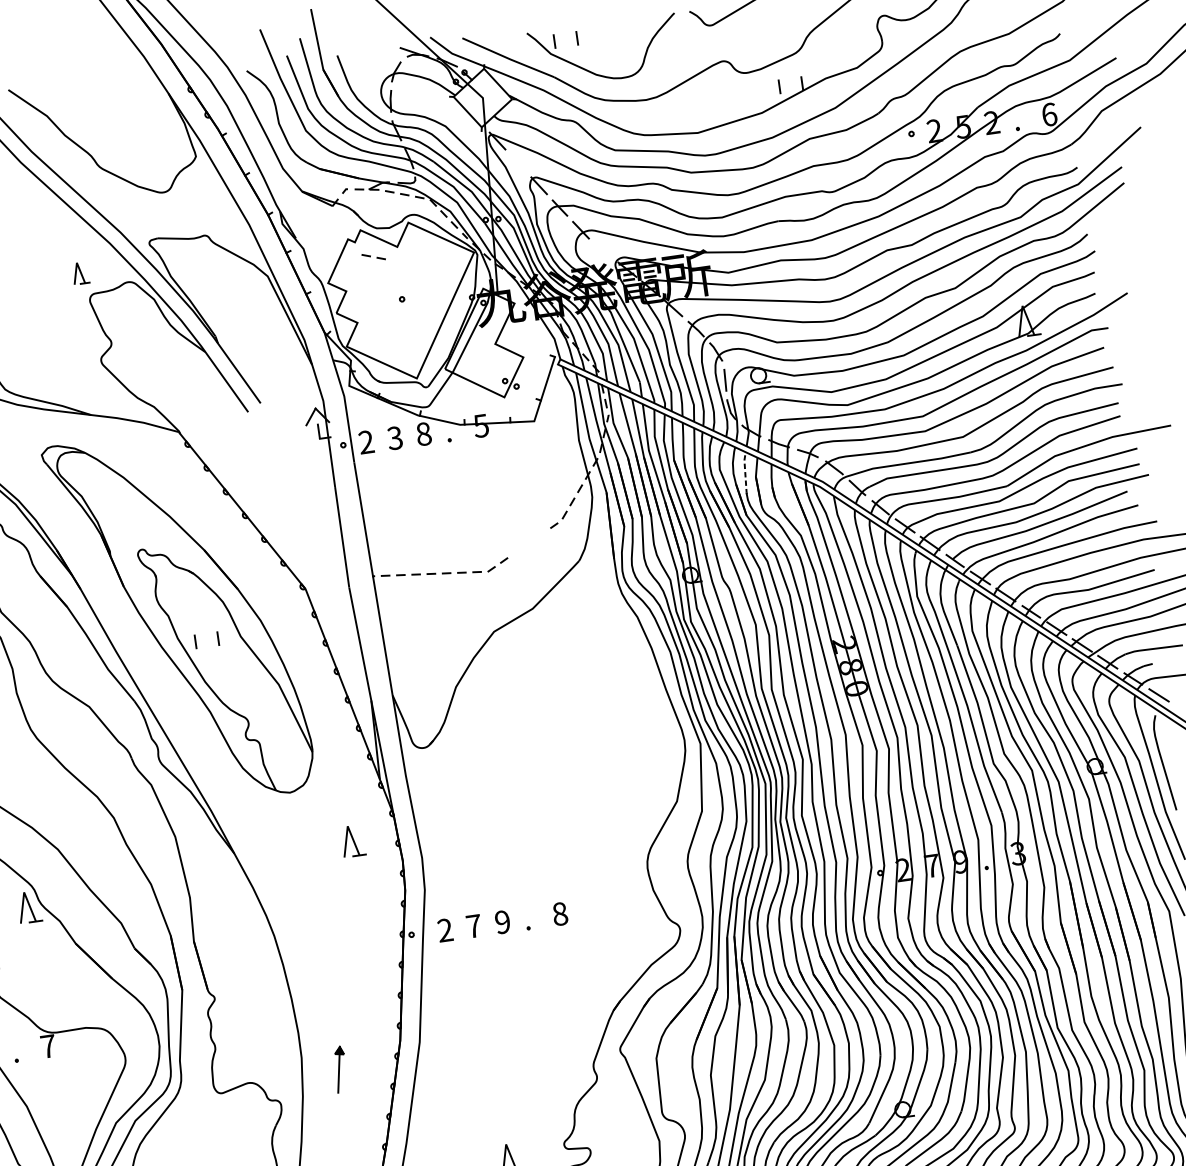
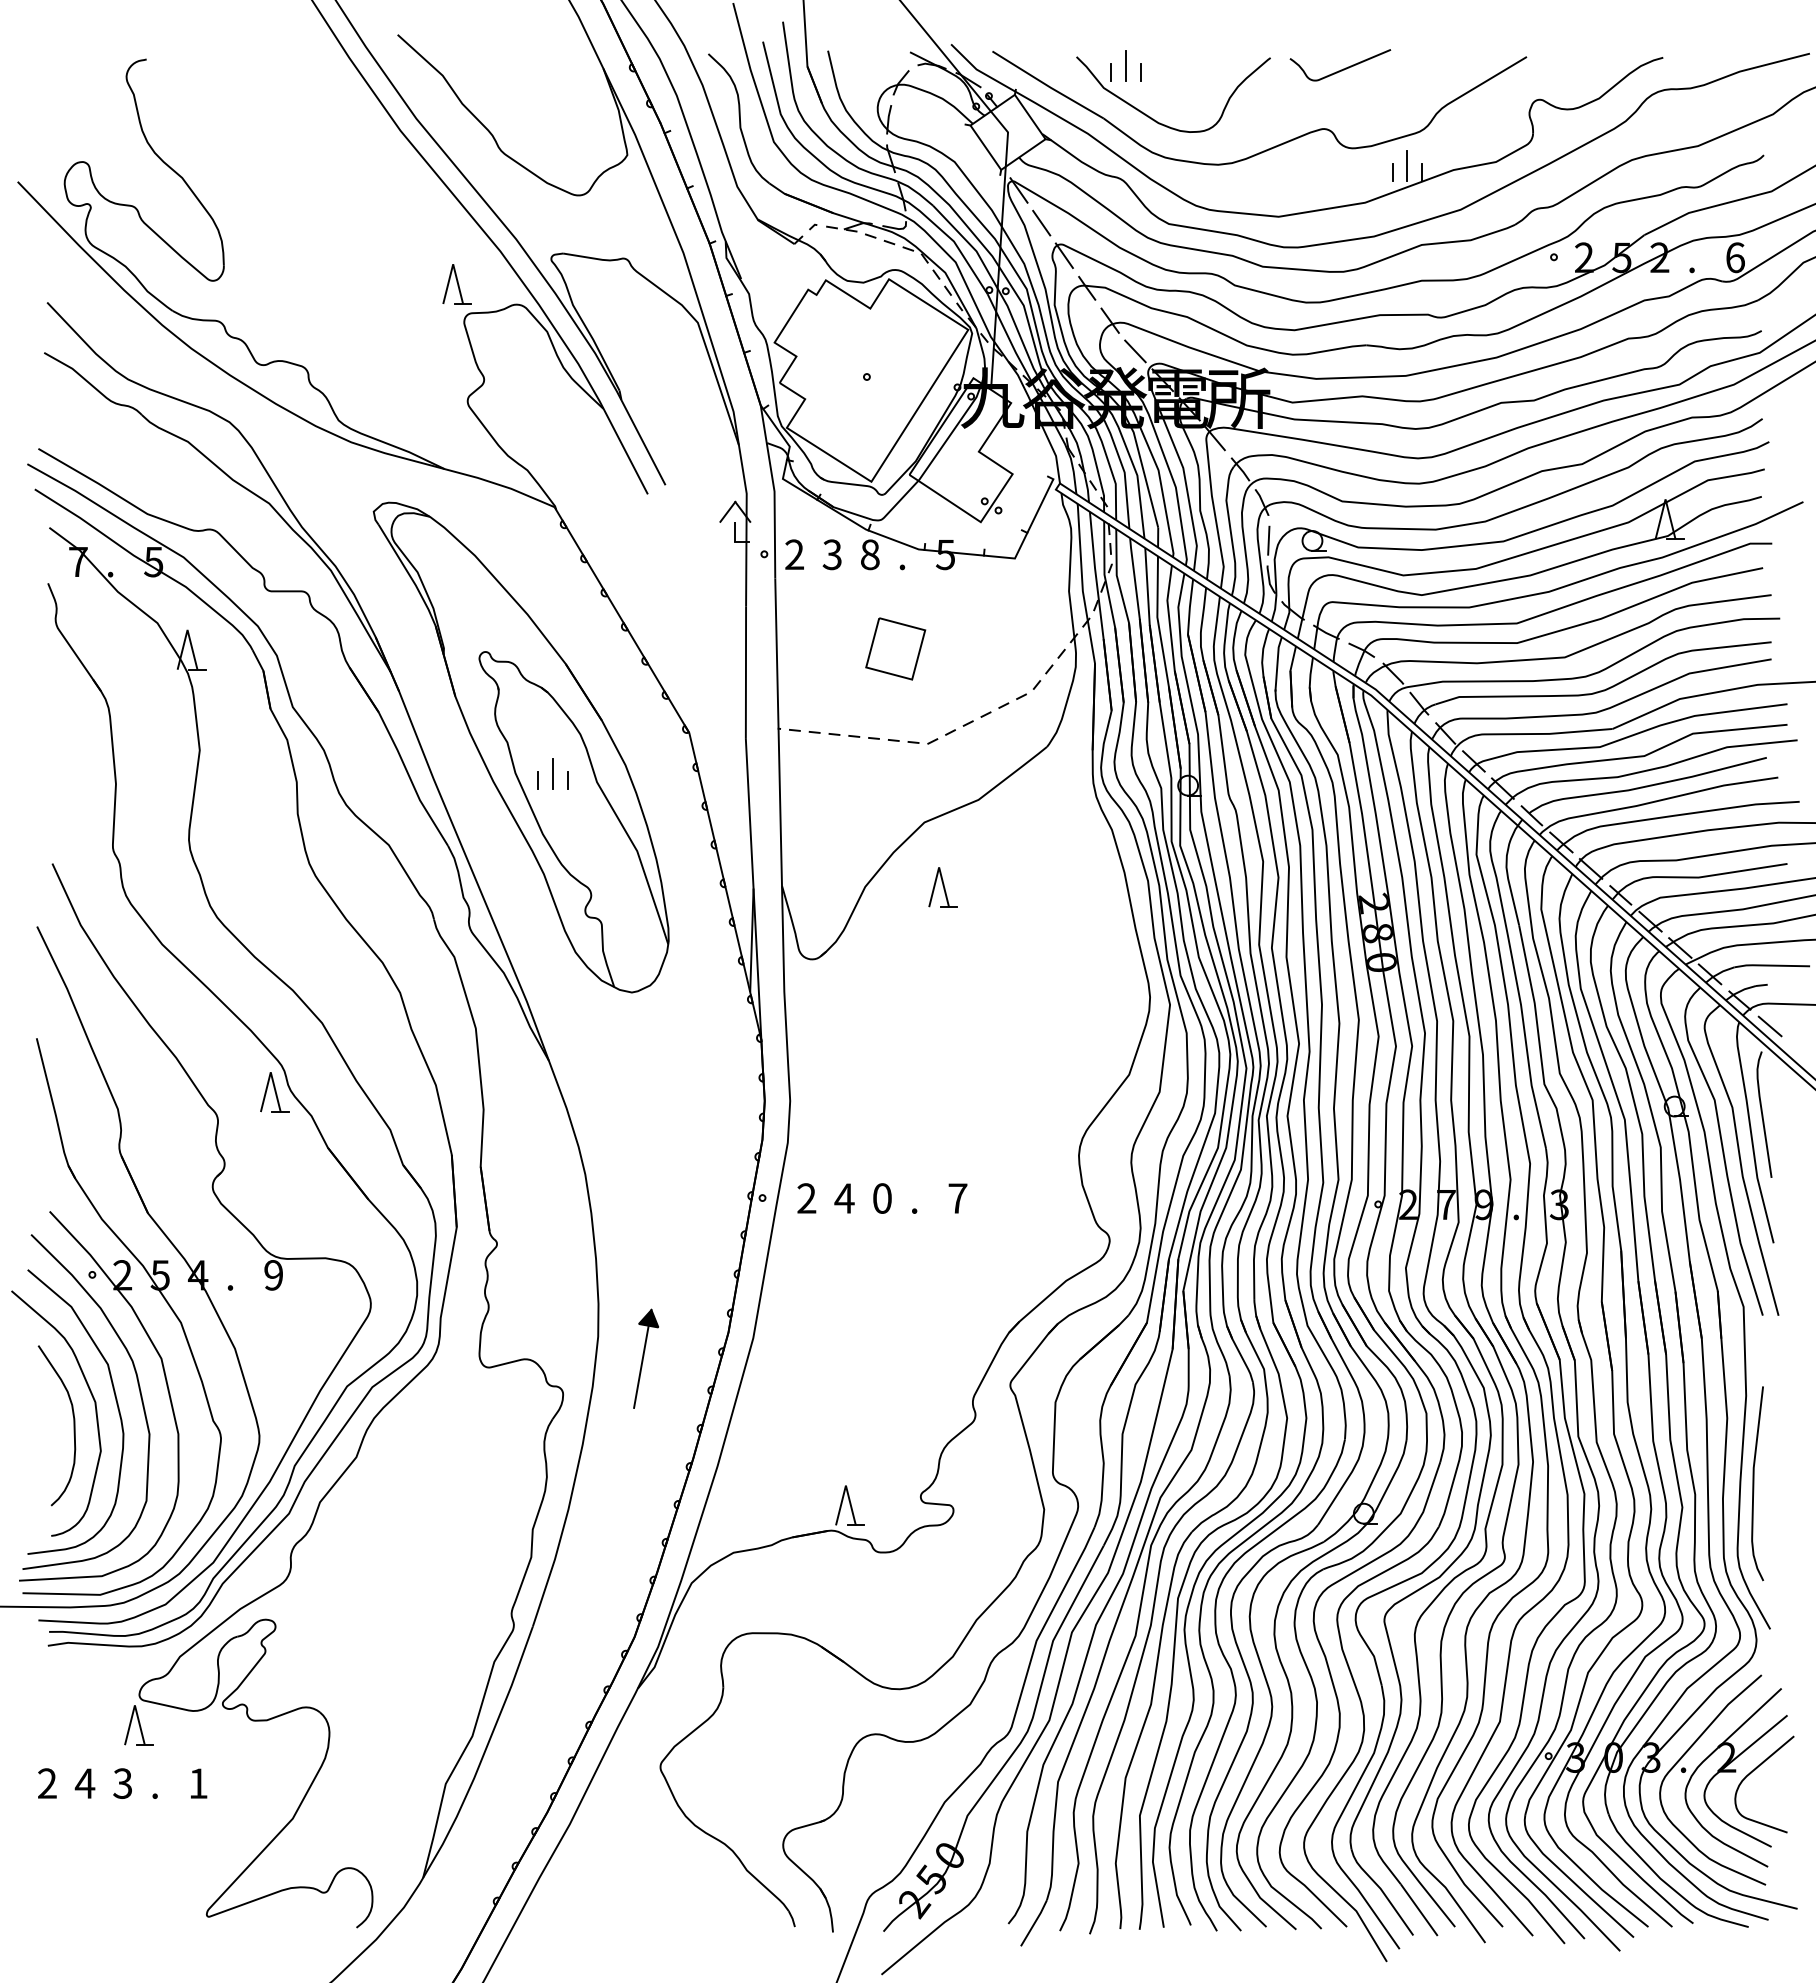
line: (565, 35) -> (1125, 66), added
line: (790, 80) -> (1407, 165), added
line: (518, 162) -> (1041, 222), added
line: (603, 250) -> (1135, 351), added
part: (374, 257) -> (838, 317), removed
part: (80, 273) -> (456, 284), size x1.43
line: (745, 473) -> (1277, 664), dashed -> solid
part: (453, 502) -> (895, 648), added
part: (528, 543) -> (985, 714), added
line: (206, 635) -> (552, 774), added
part: (352, 841) -> (942, 887), moved
text: (559, 914) -> (957, 1198), 8 -> 7
text: (502, 922) -> (882, 1198), 9 -> 0
text: (473, 926) -> (844, 1198), 7 -> 4
text: (48, 1046) -> (273, 1275), 7 -> 9
part: (340, 1069) -> (646, 1358), size x1.67

